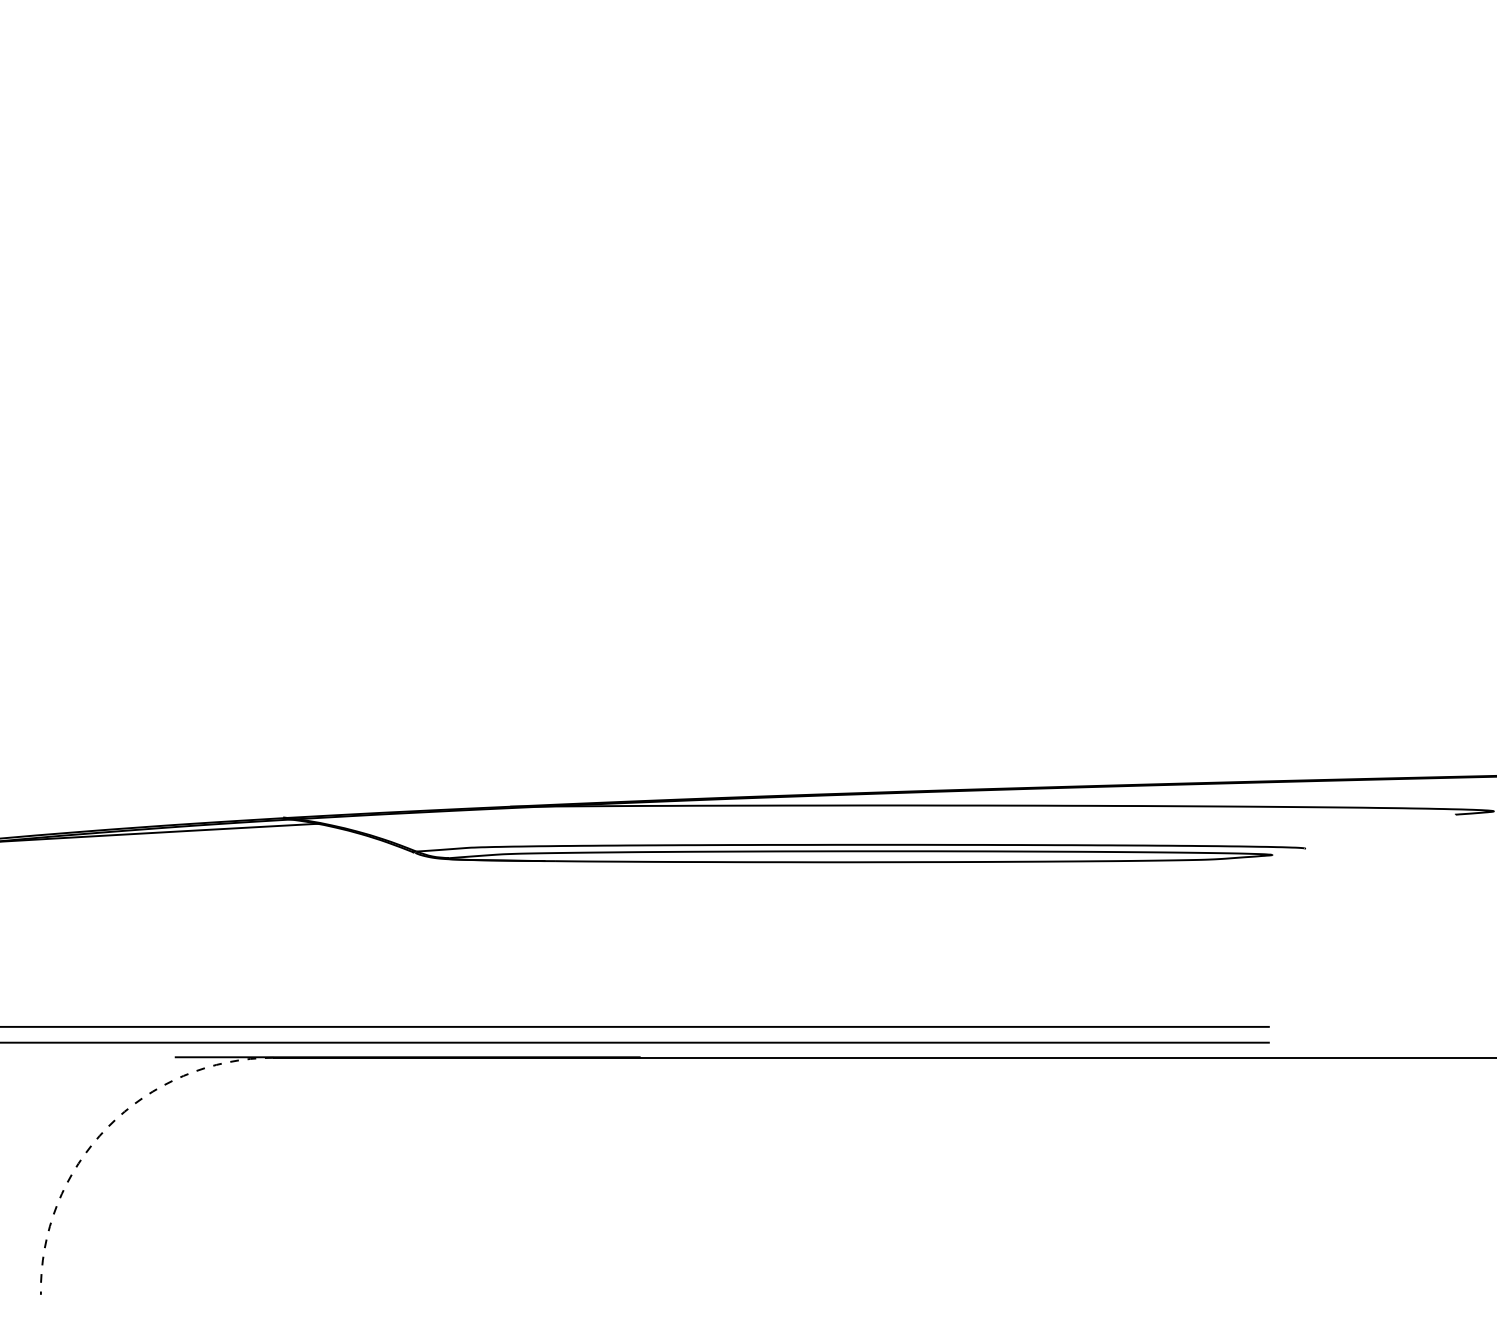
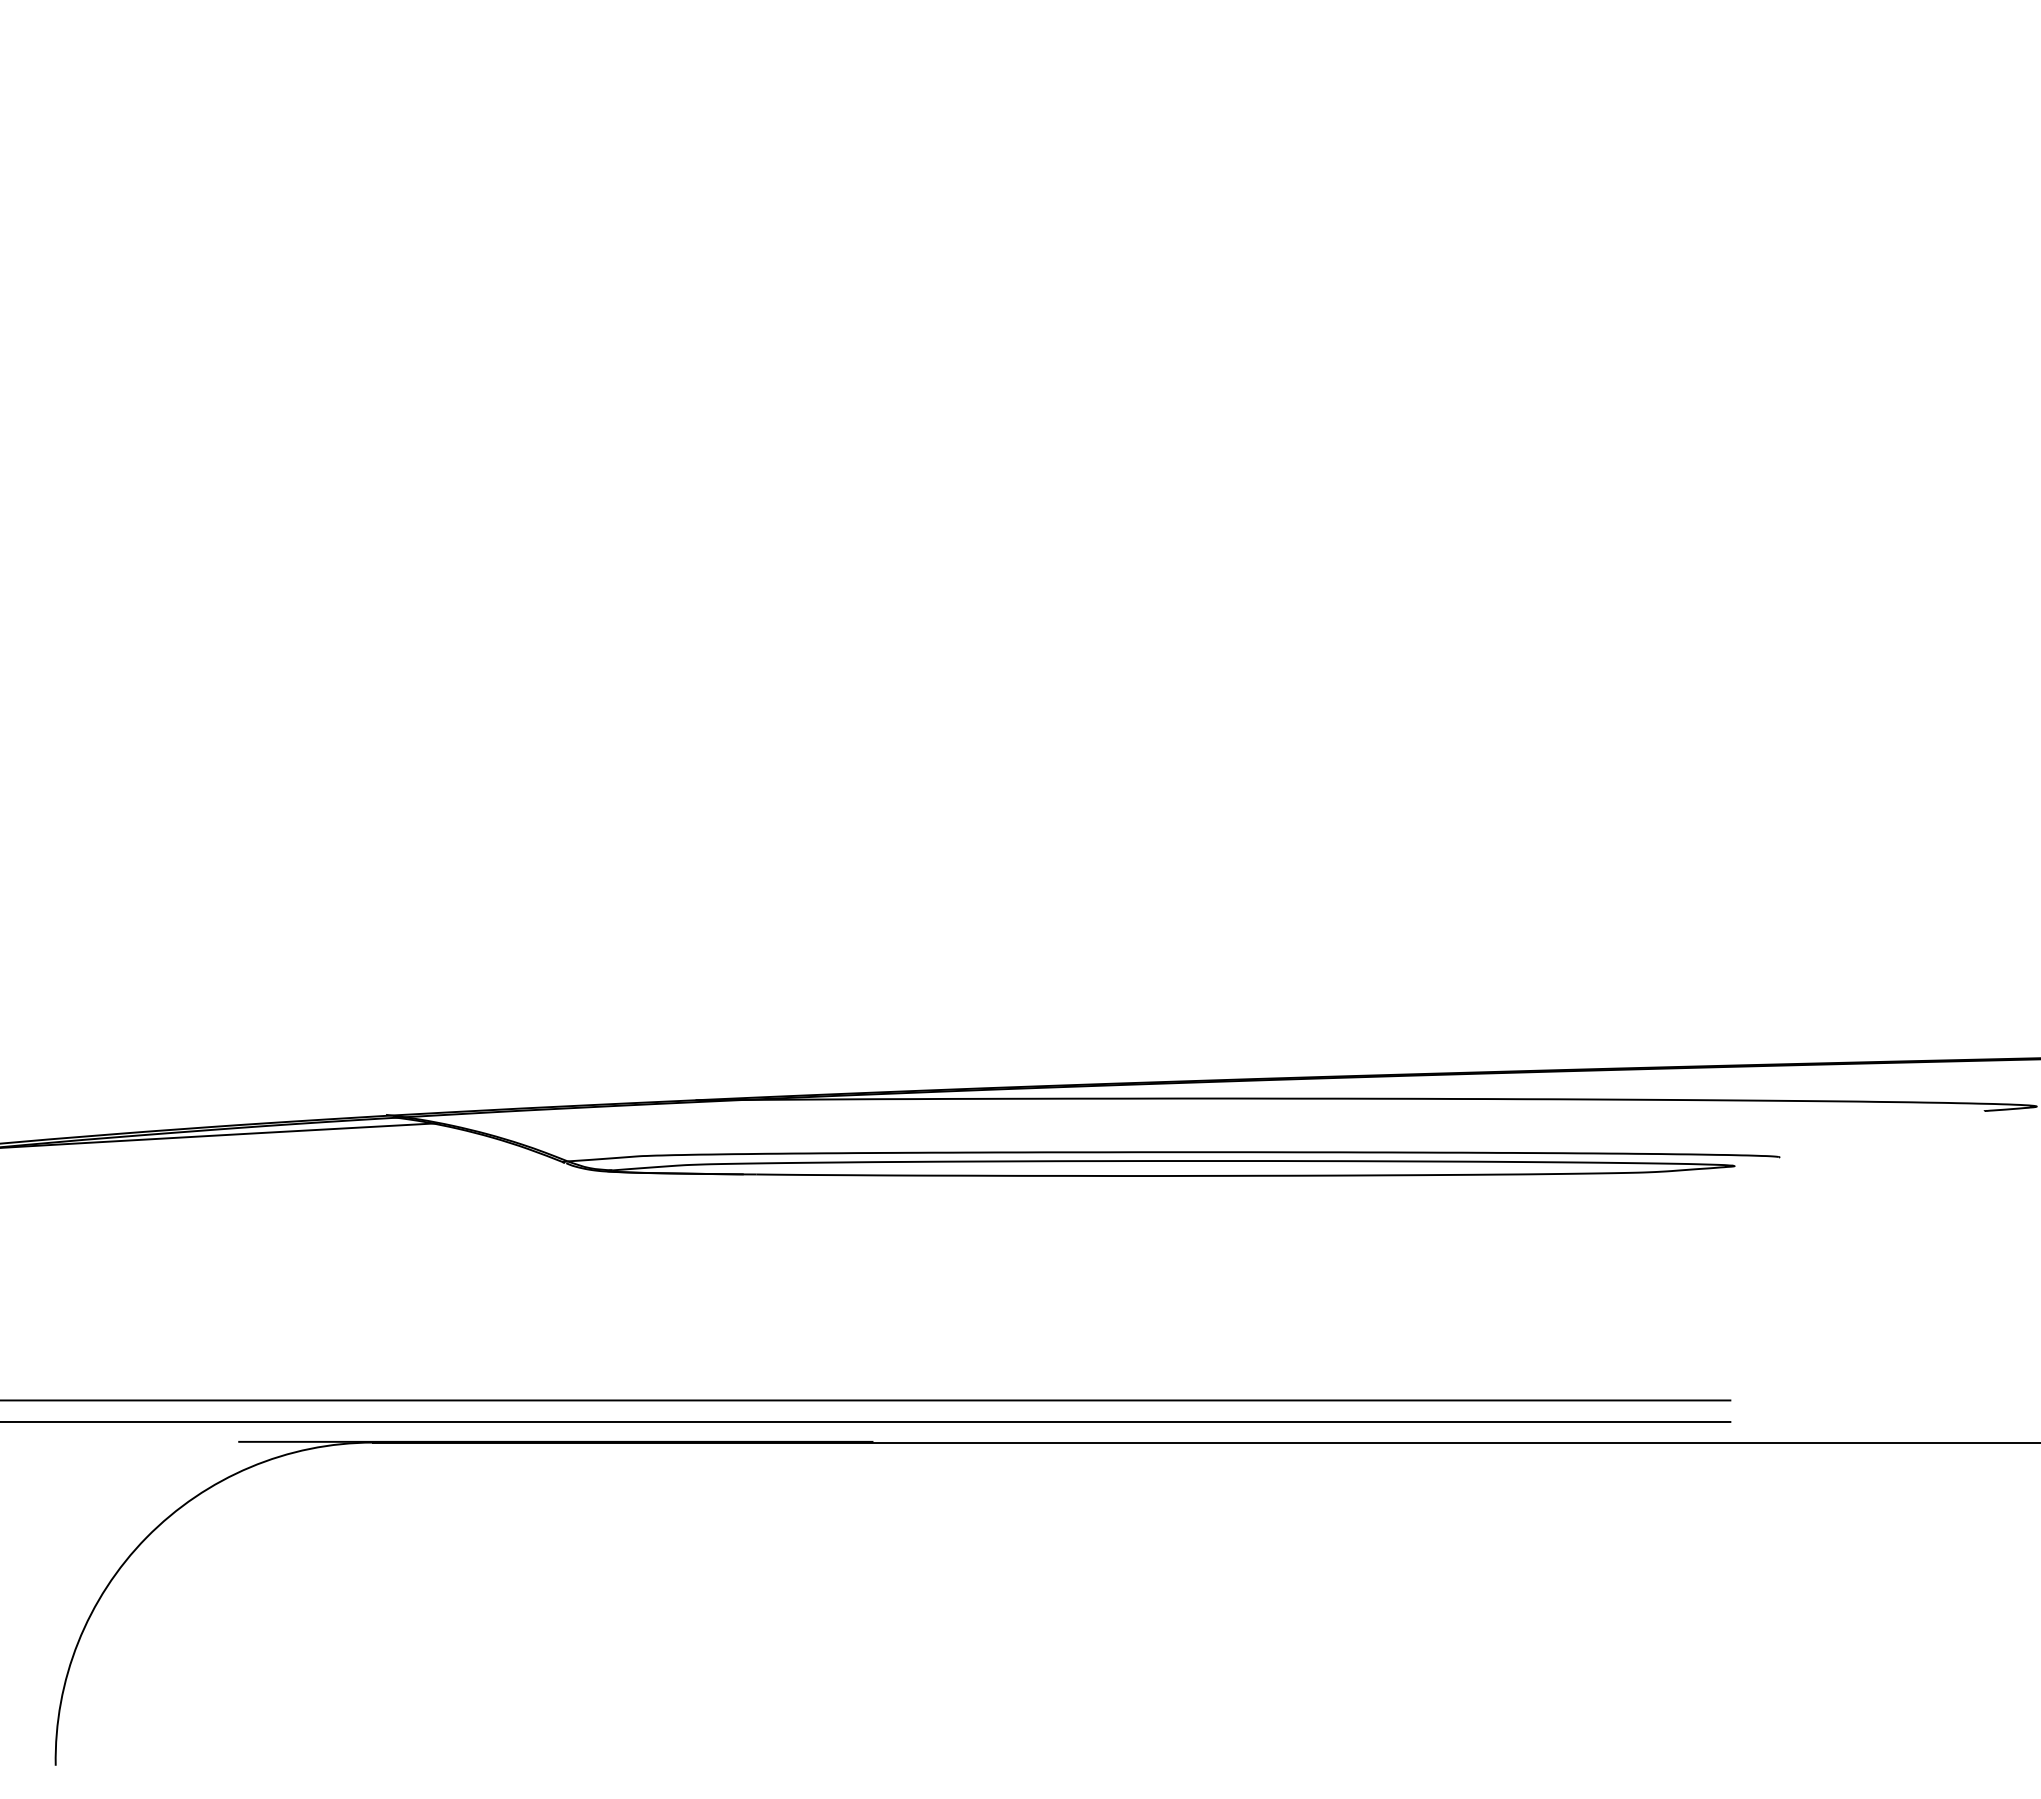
arc: (107, 1127) -> (146, 1537), dashed -> solid

